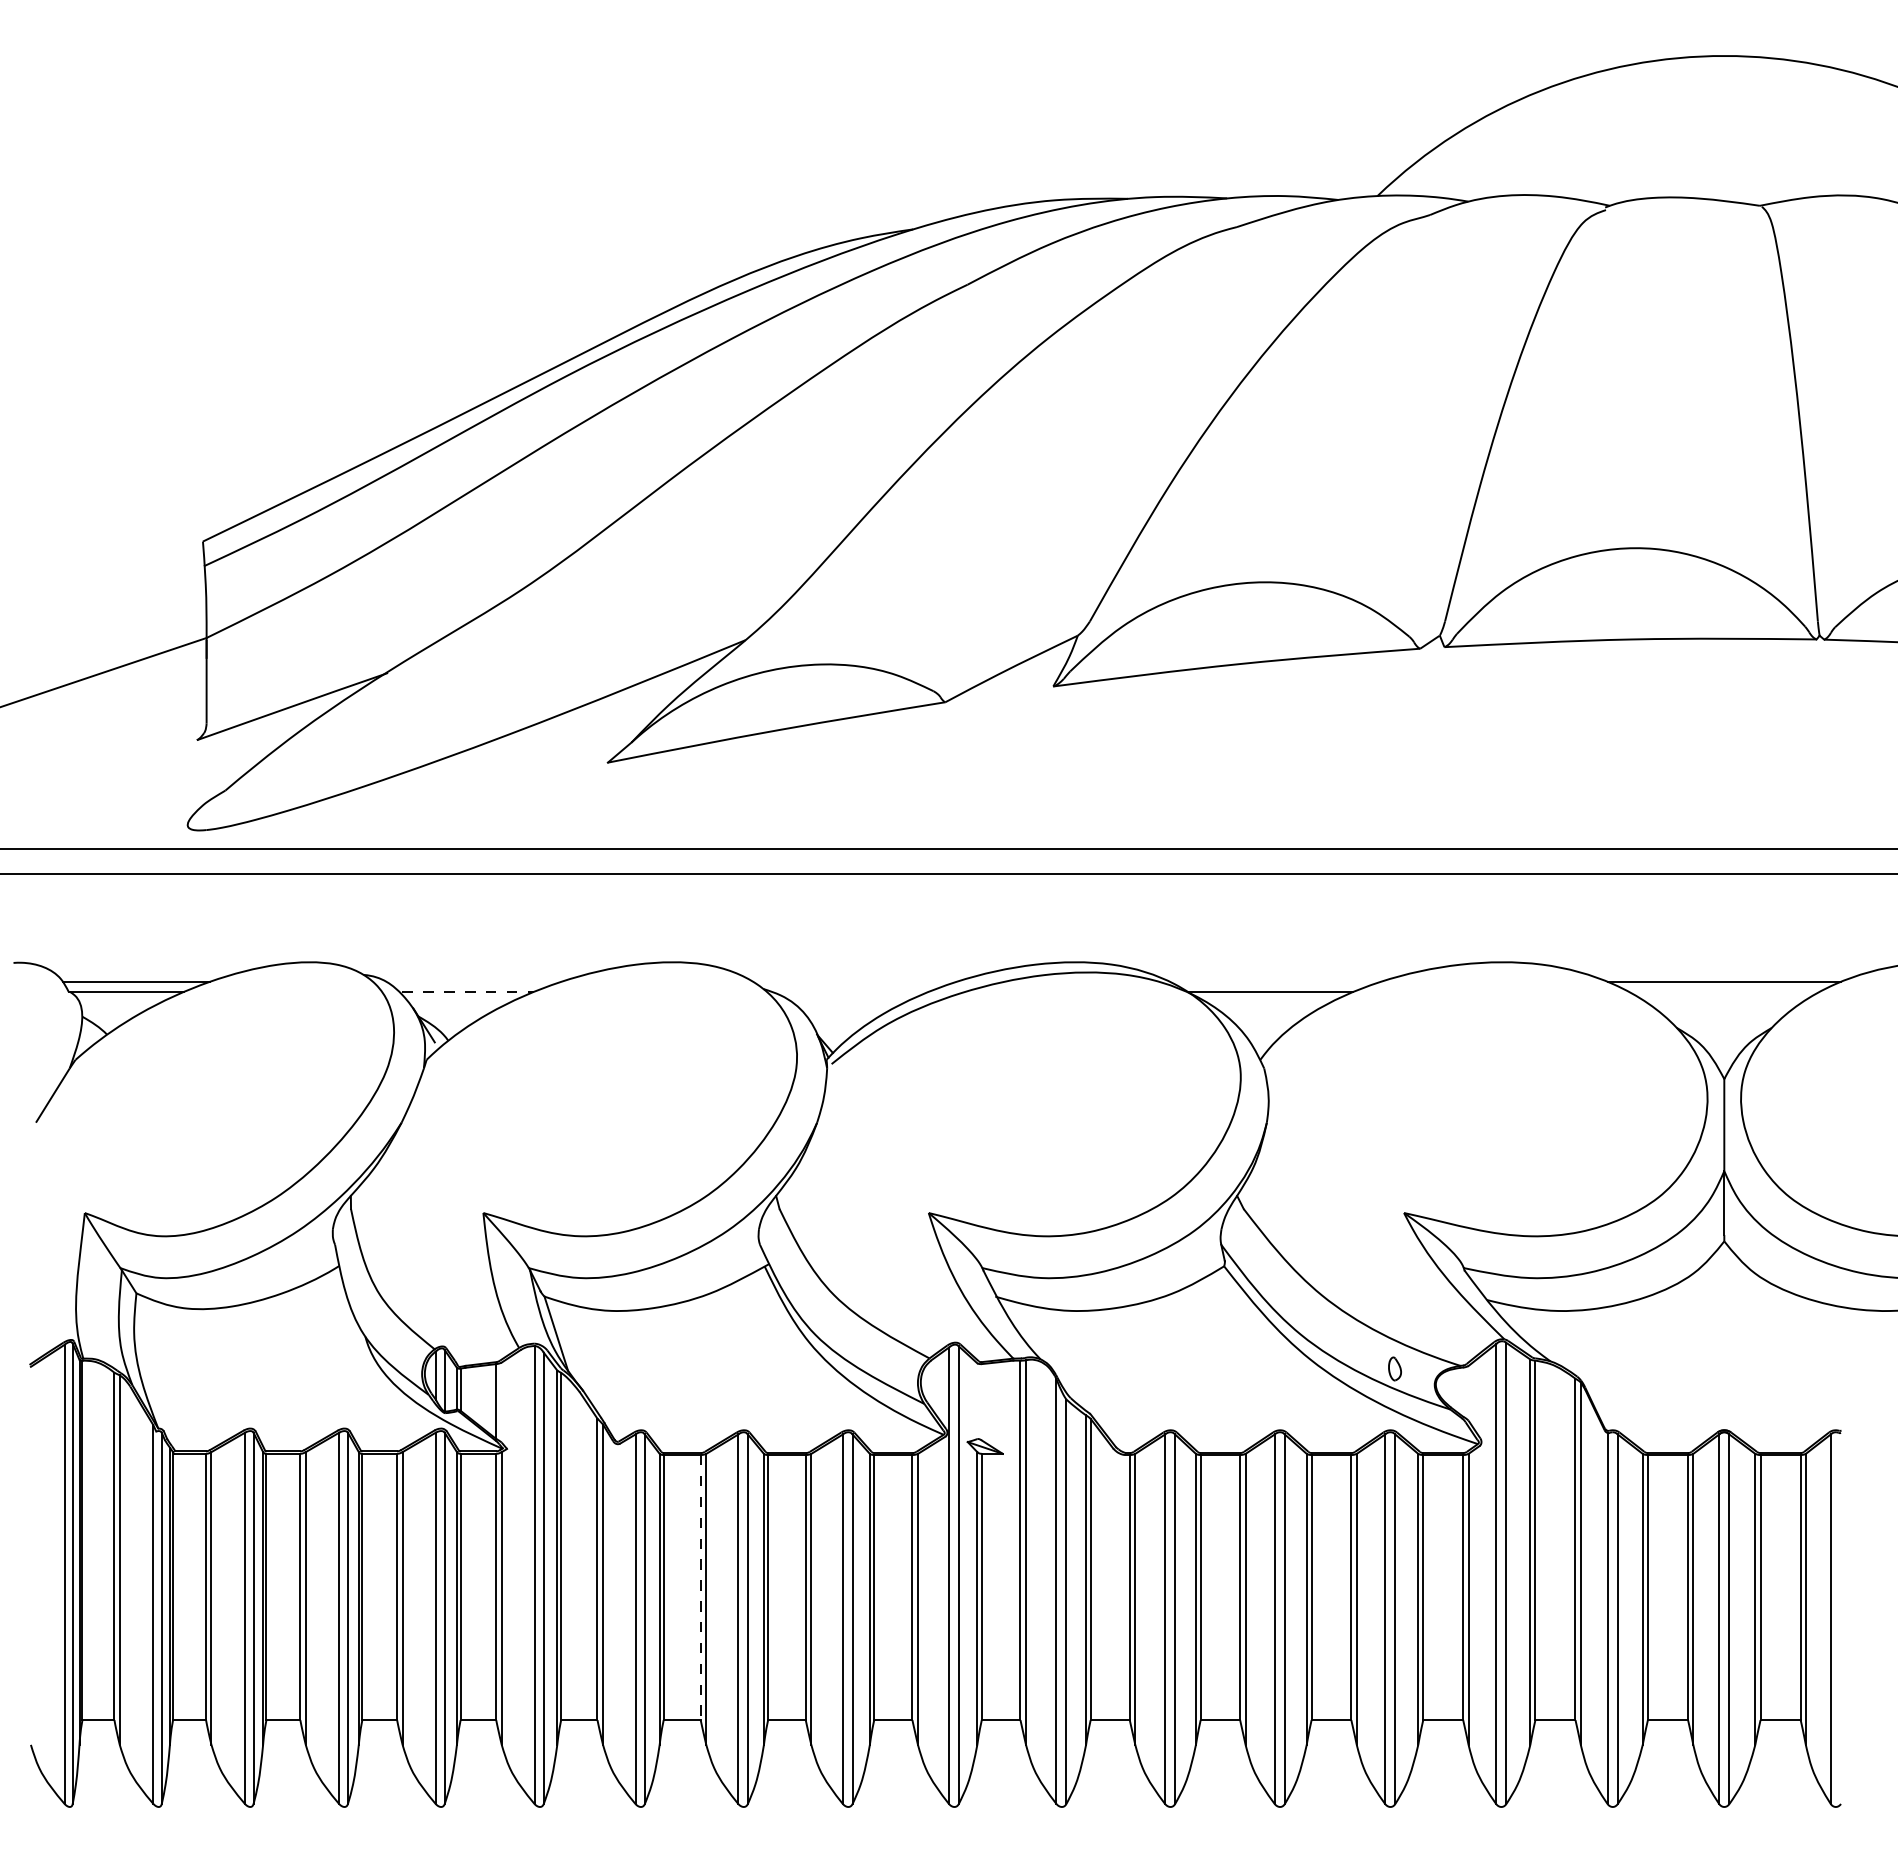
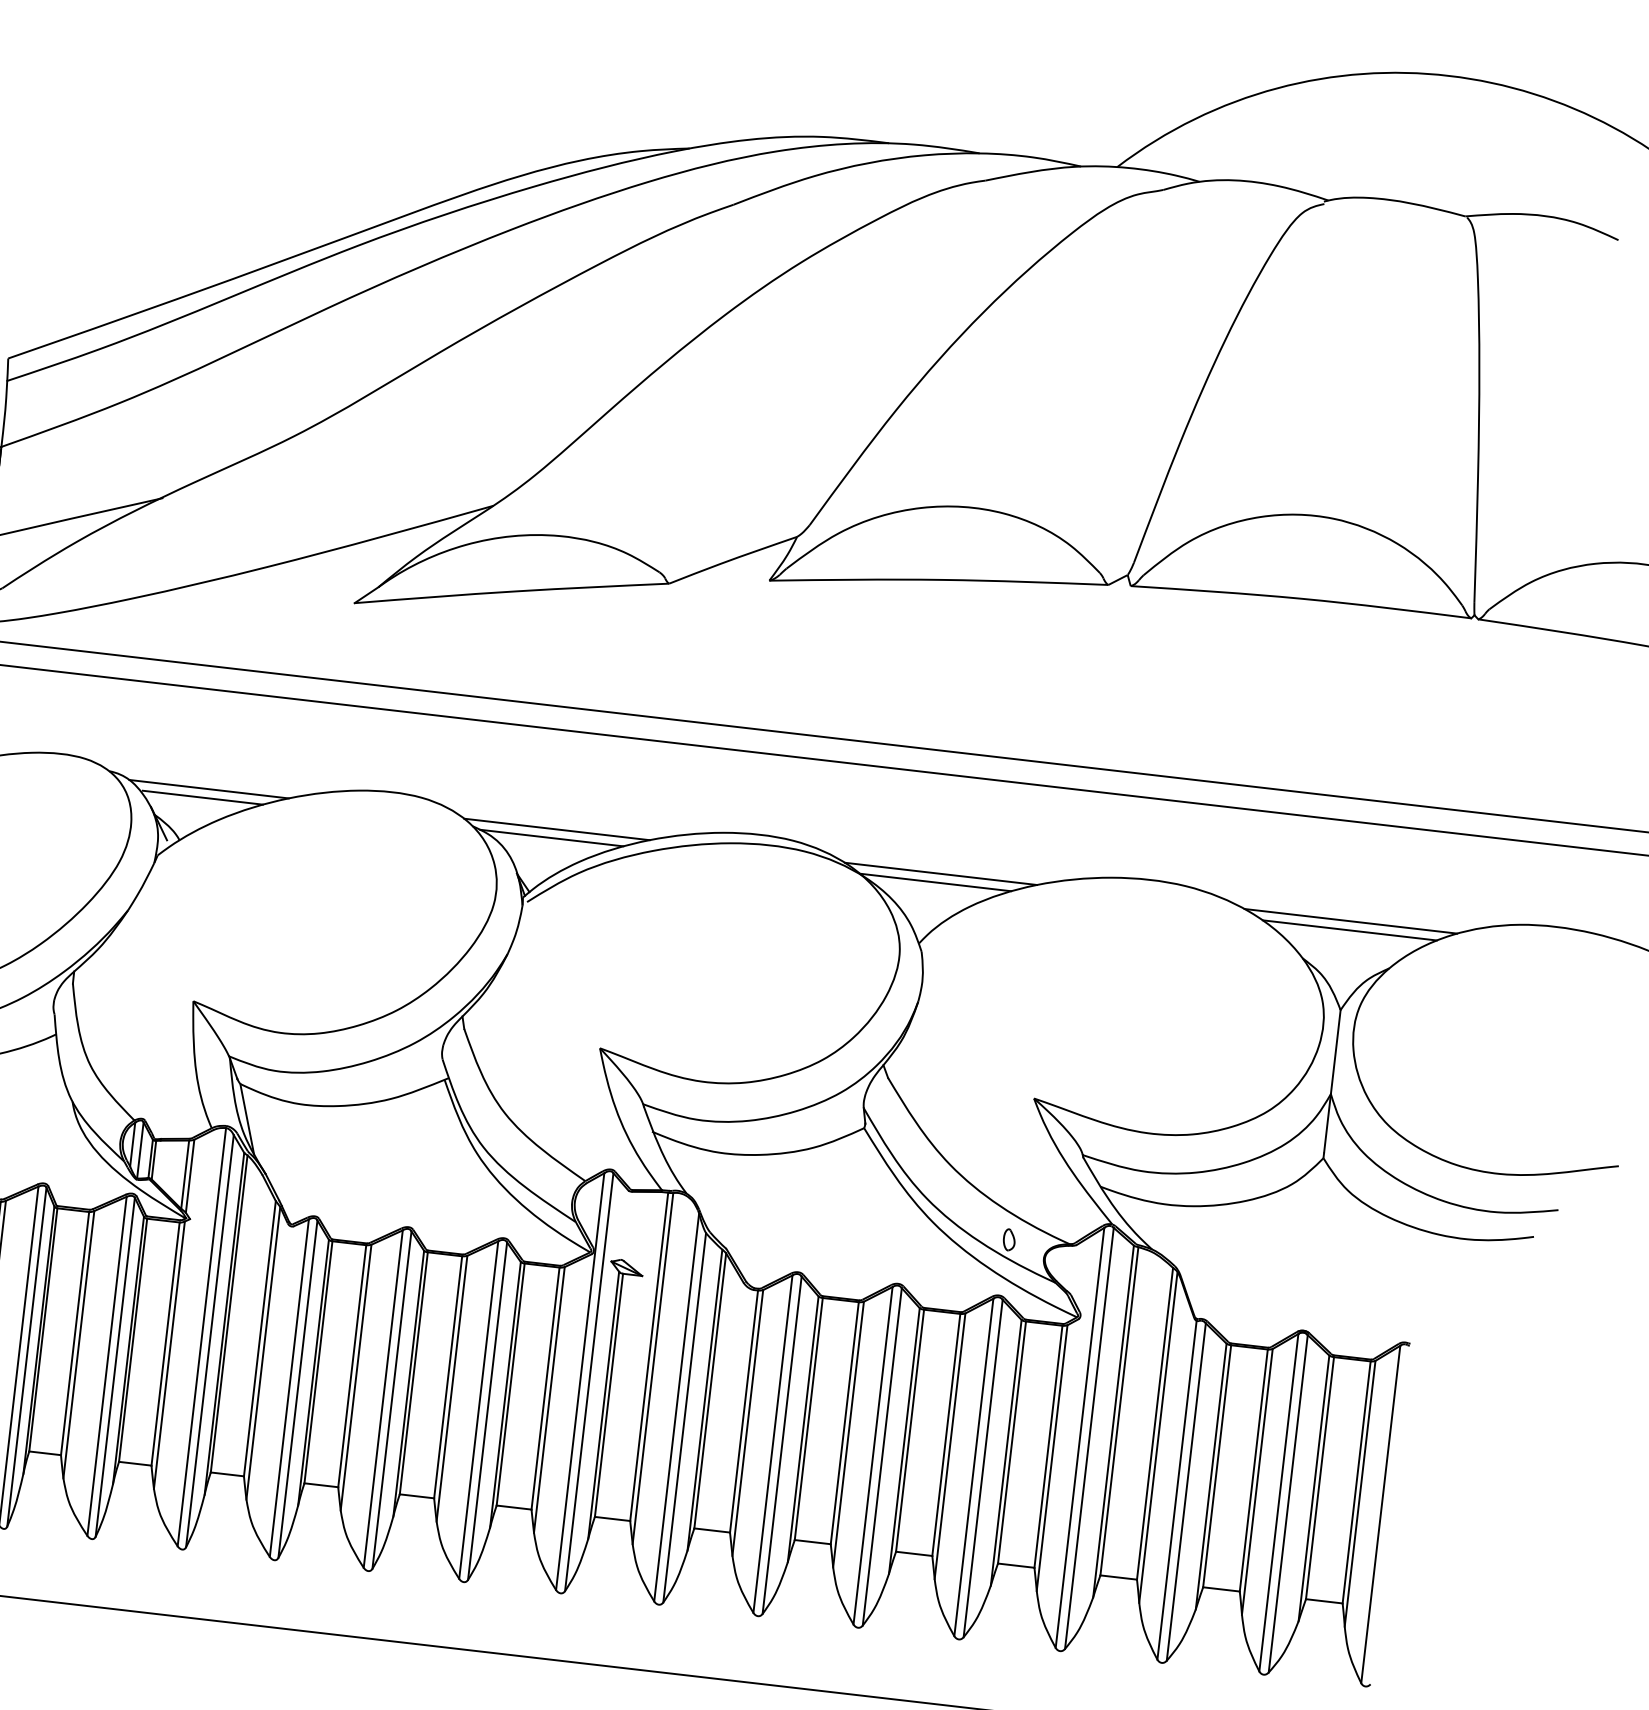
line: (473, 981) -> (208, 788), added
line: (854, 981) -> (556, 829), added
line: (1275, 981) -> (941, 873), added
line: (468, 991) -> (203, 797), dashed -> solid
line: (850, 991) -> (551, 837), added
line: (1724, 991) -> (1350, 930), added
line: (501, 1402) -> (189, 1176), added
line: (700, 1587) -> (352, 1366), dashed -> solid

